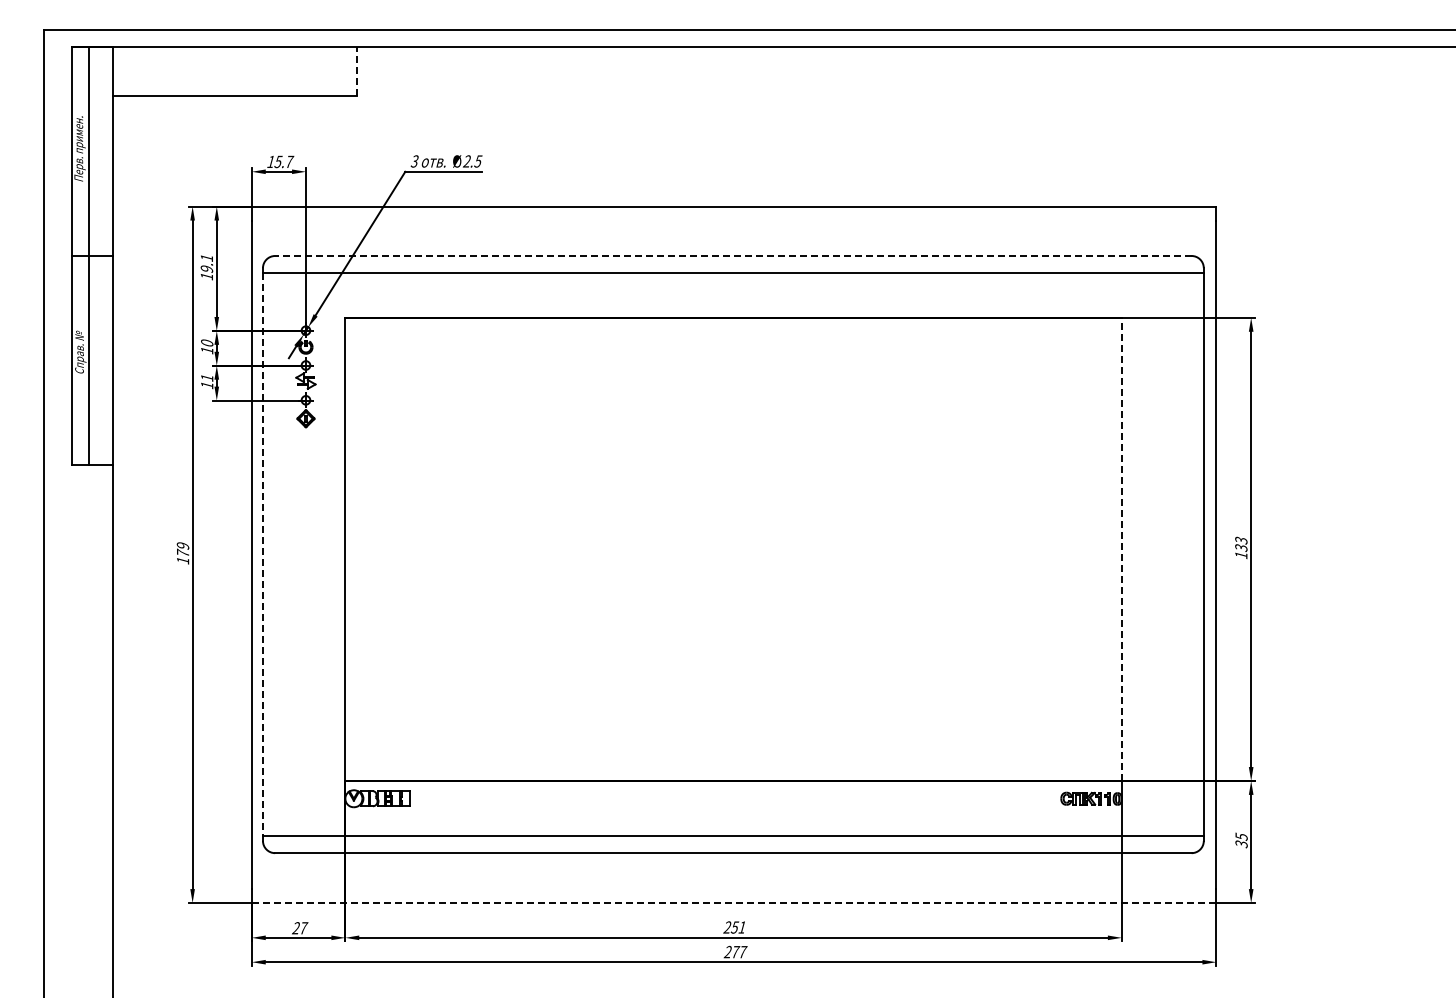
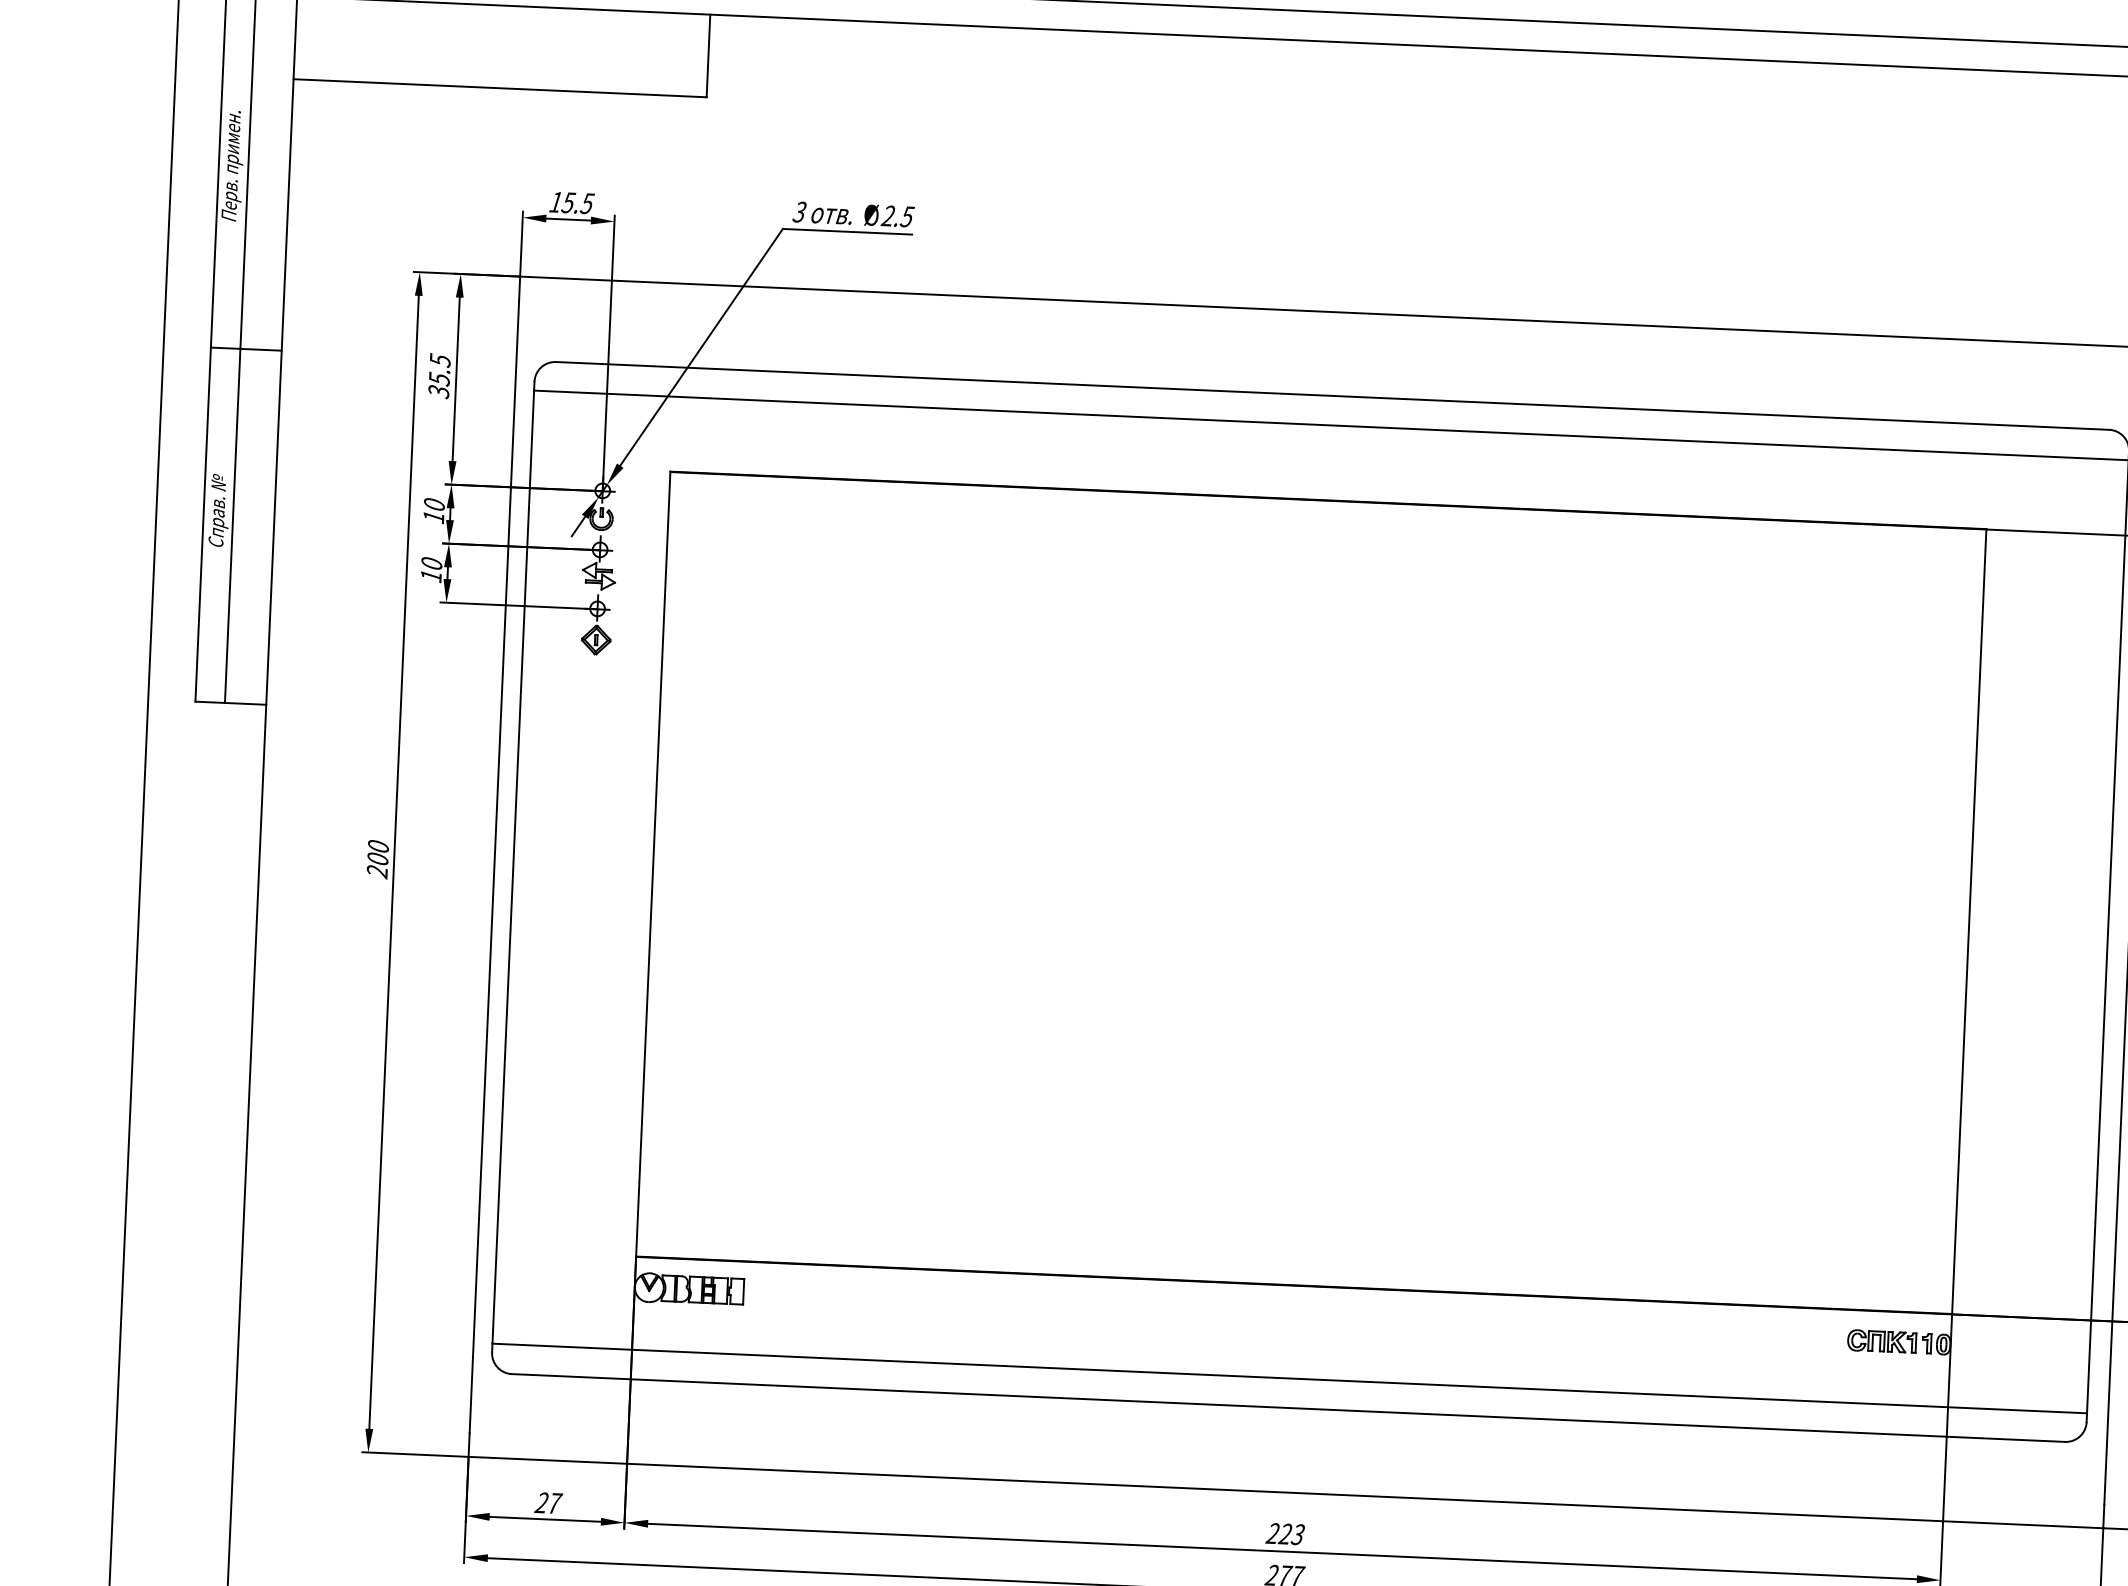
line: (357, 71) -> (709, 55), dashed -> solid
text: (289, 161) -> (587, 202), 15.7 -> 15.5
line: (732, 255) -> (1331, 395), dashed -> solid
text: (206, 267) -> (438, 376), 19.1 -> 35.5
text: (207, 377) -> (432, 562), 11 -> 10
line: (1121, 549) -> (1968, 922), dashed -> solid
text: (182, 553) -> (376, 859), 179 -> 200
line: (262, 555) -> (512, 868), dashed -> solid
line: (733, 903) -> (1284, 1493), dashed -> solid
text: (738, 927) -> (1291, 1534), 251 -> 223

